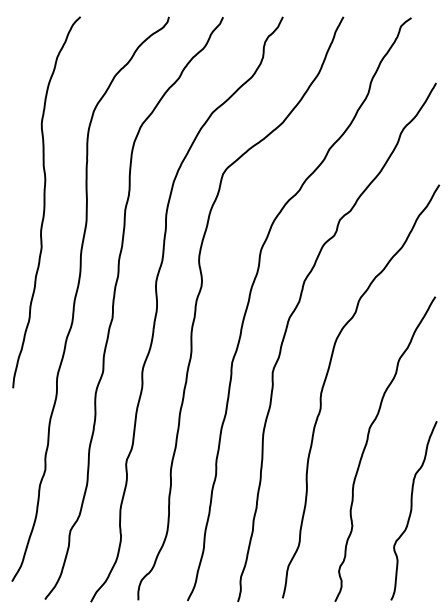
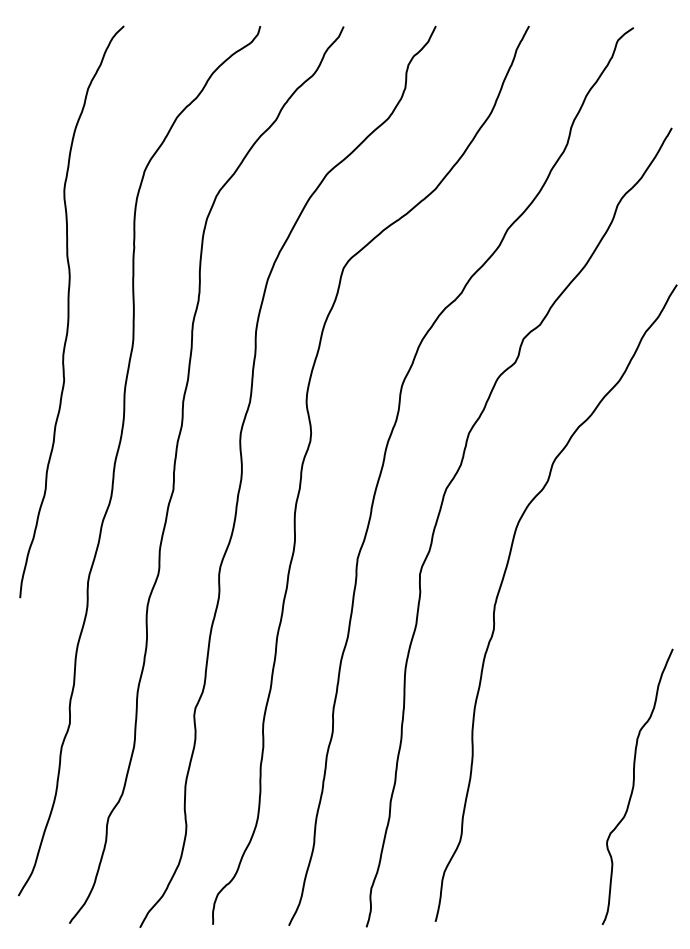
curve: (367, 444) -> (566, 684), removed

